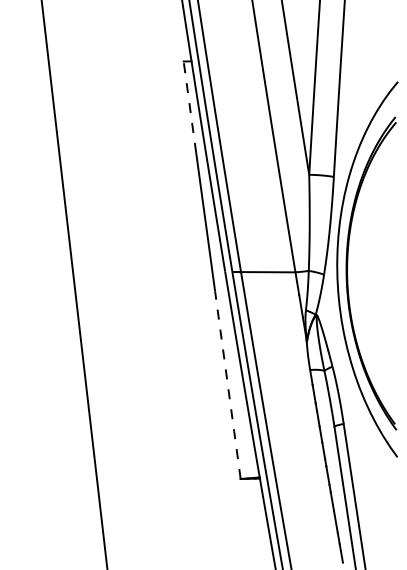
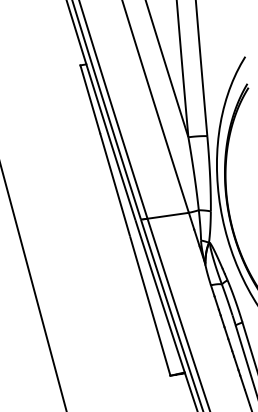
line: (189, 106) -> (89, 98), dashed -> solid
line: (227, 384) -> (149, 305), dashed -> solid

